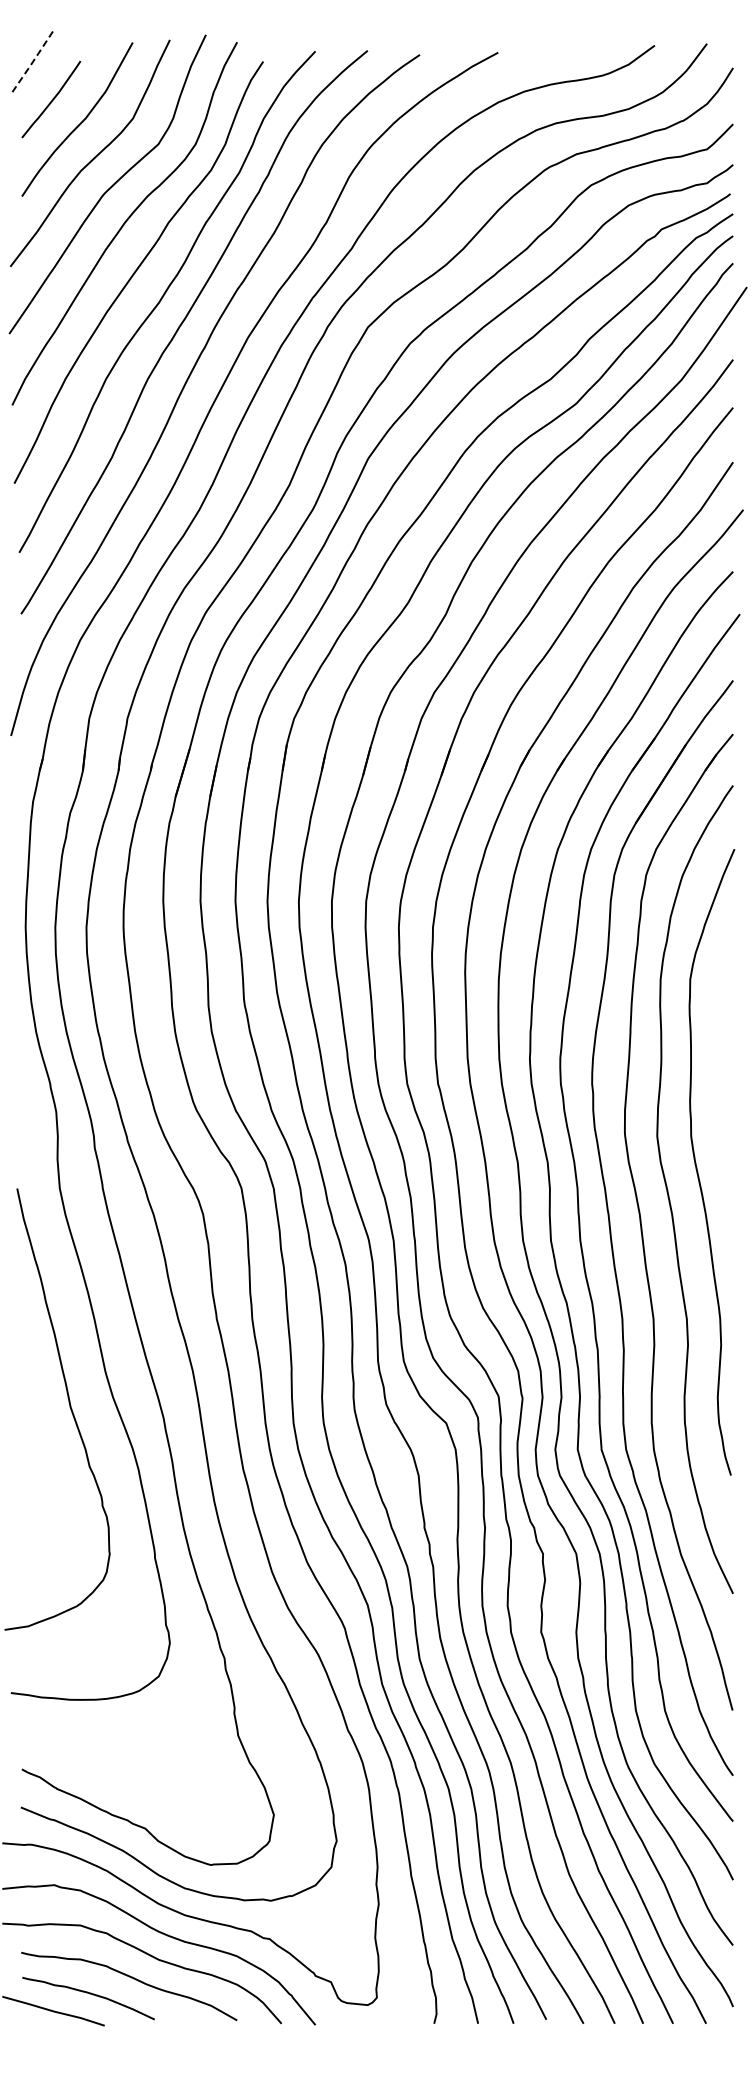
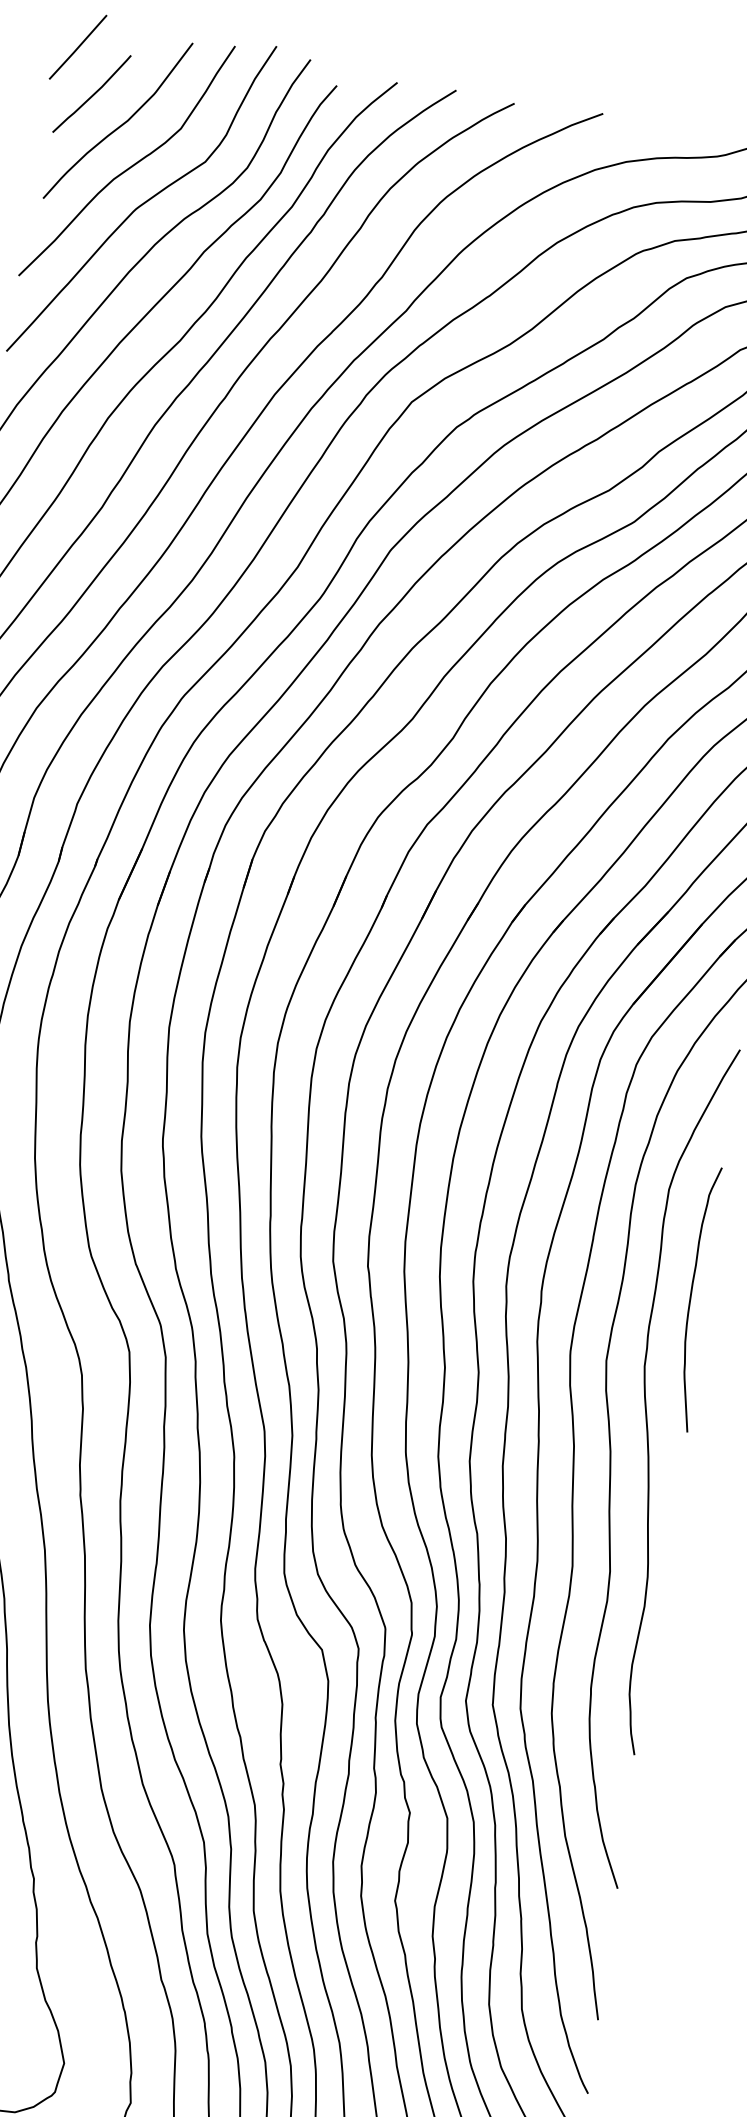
line: (33, 61) -> (78, 48), dashed -> solid
curve: (723, 1071) -> (691, 1298), added

